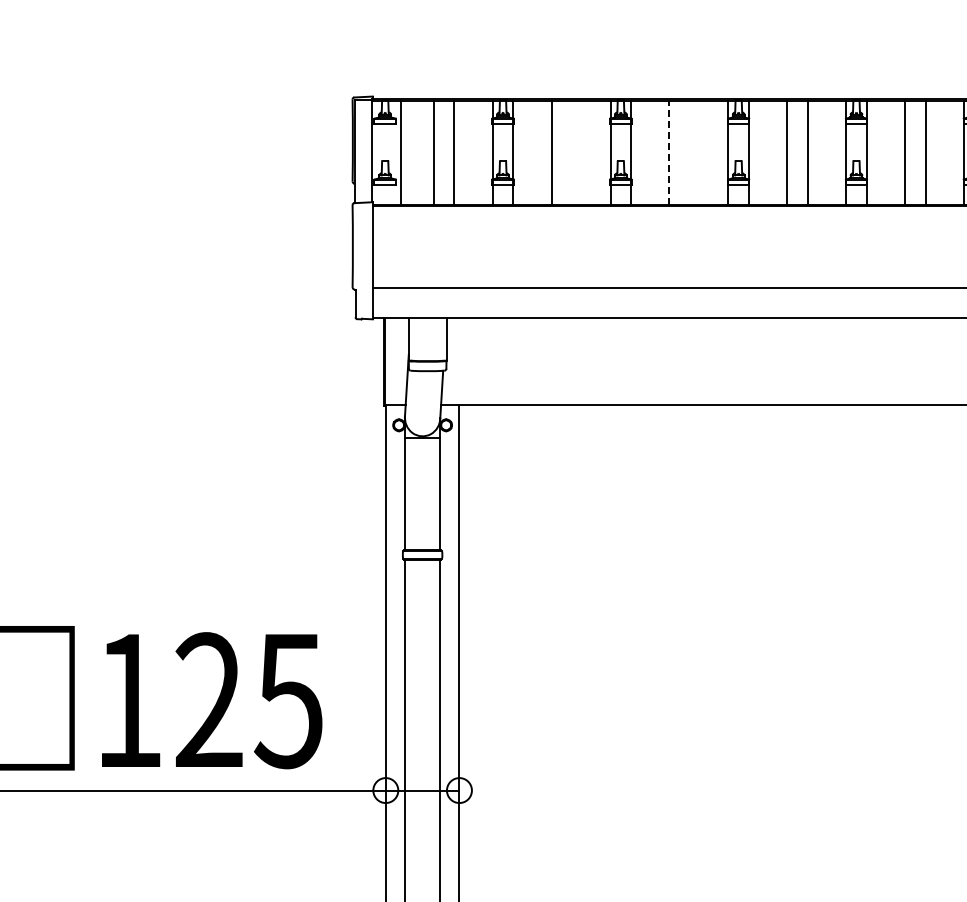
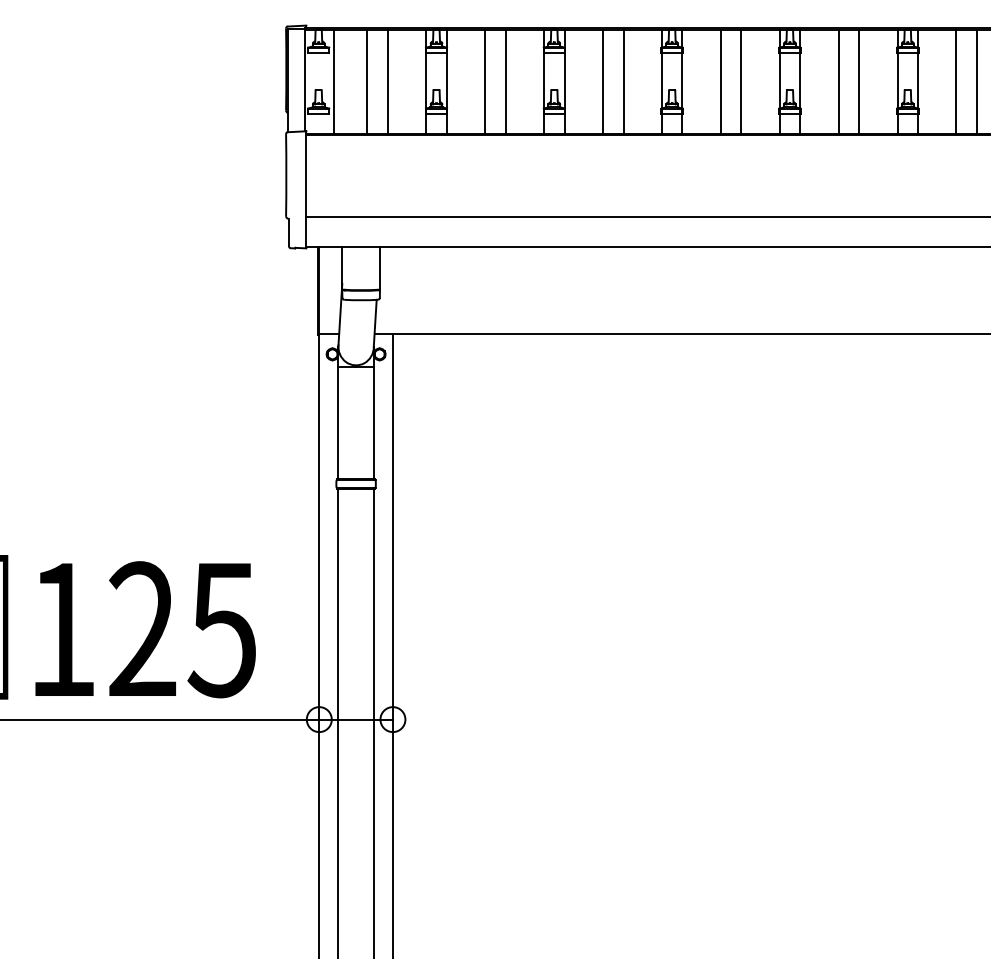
line: (572, 152) -> (505, 81), added
line: (669, 152) -> (602, 81), dashed -> solid
line: (690, 152) -> (623, 81), added

